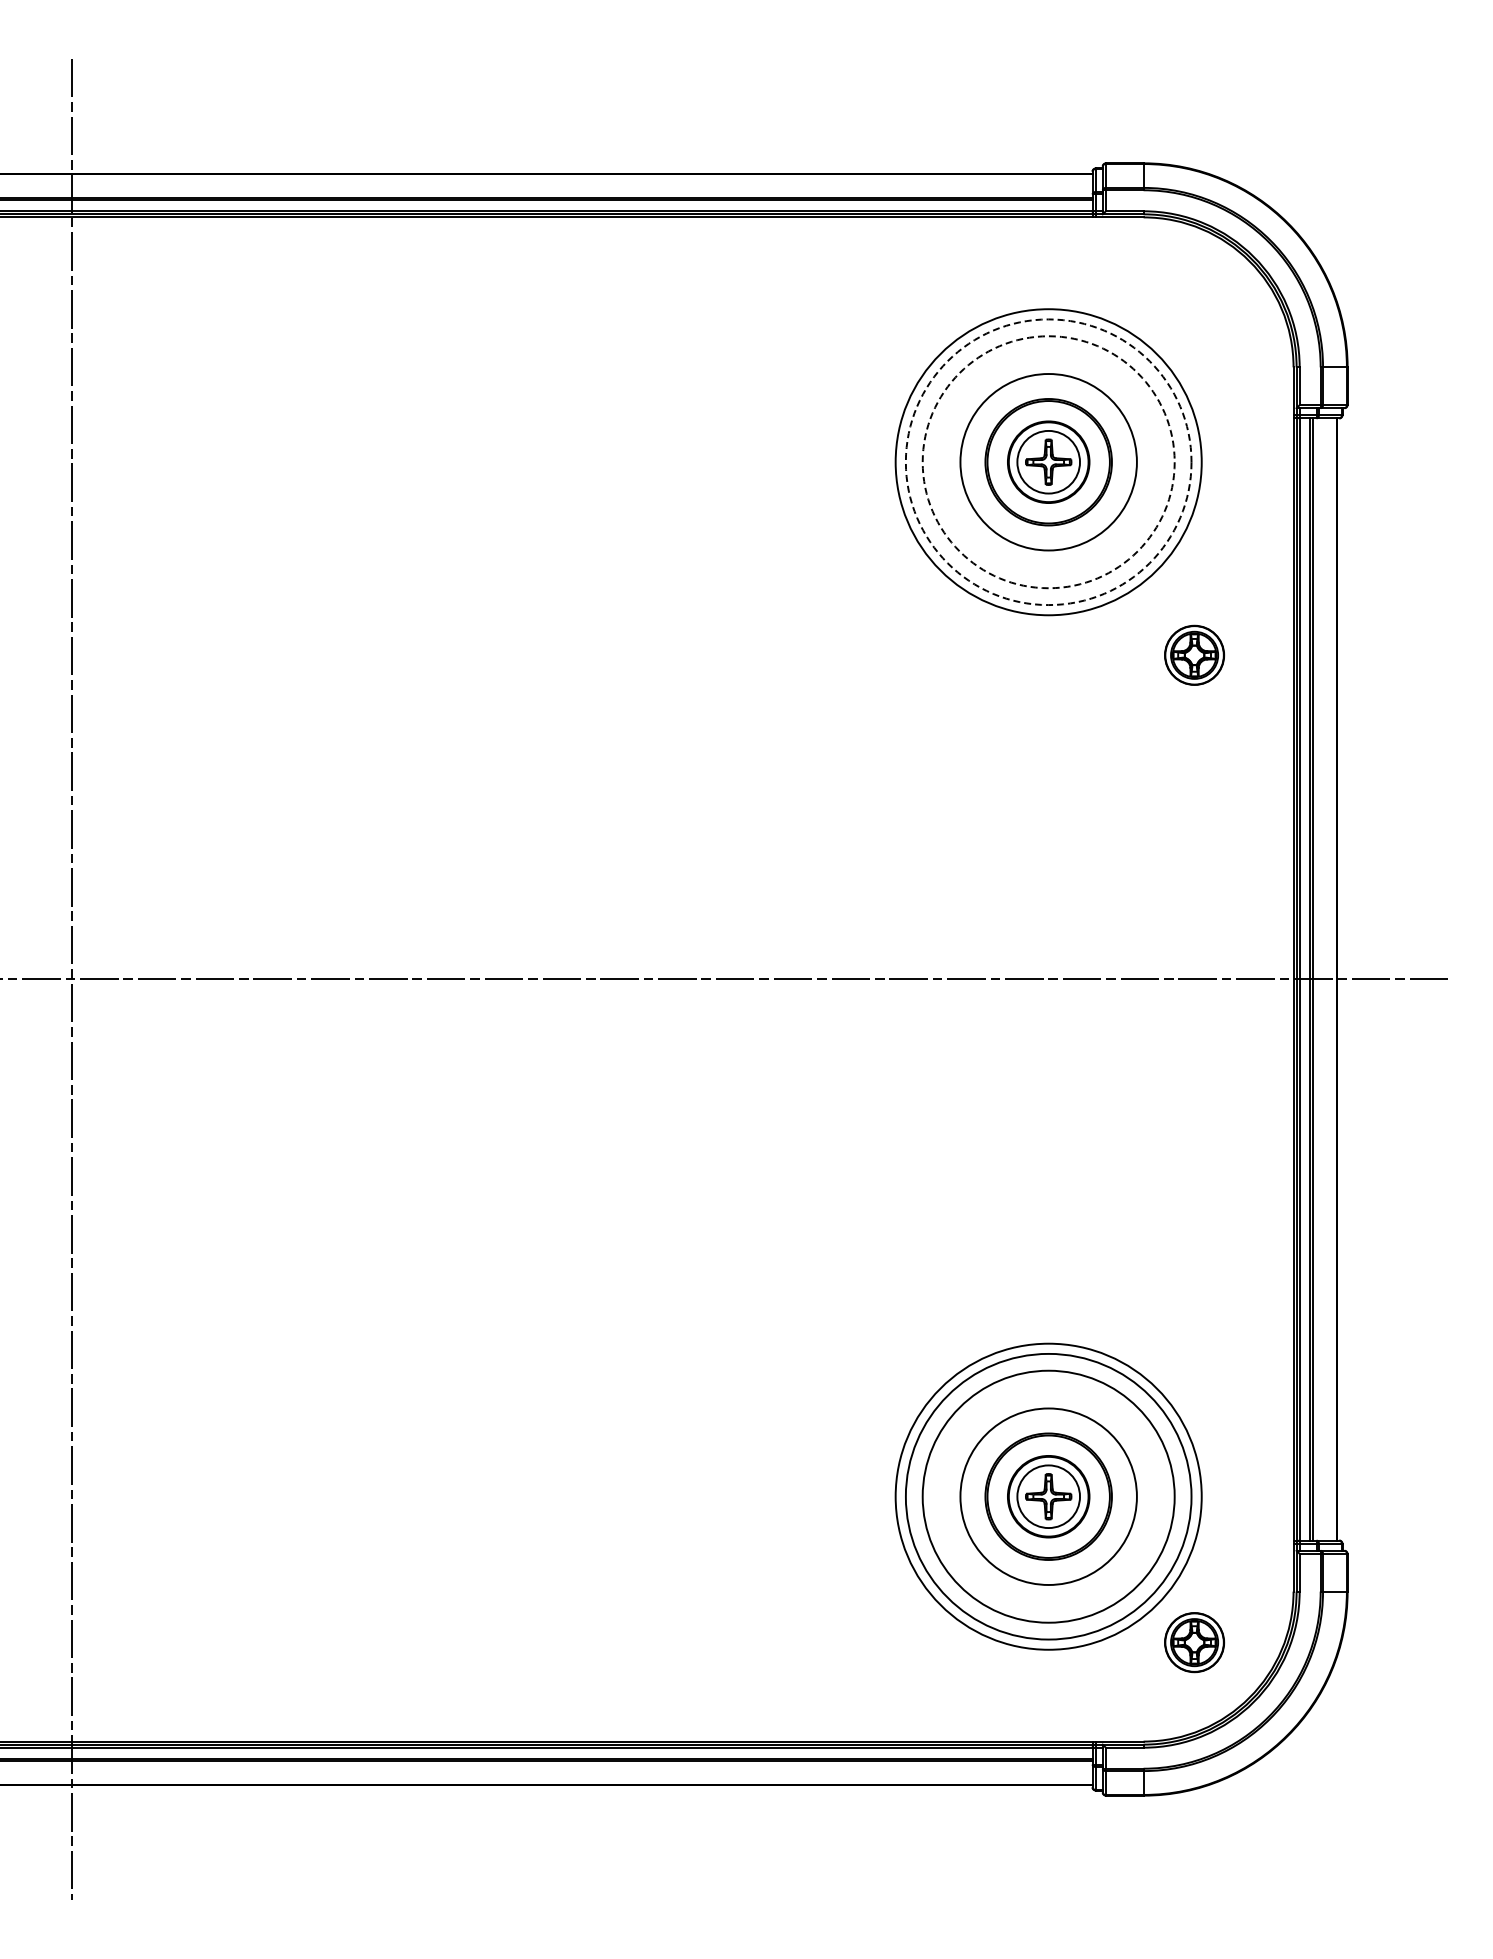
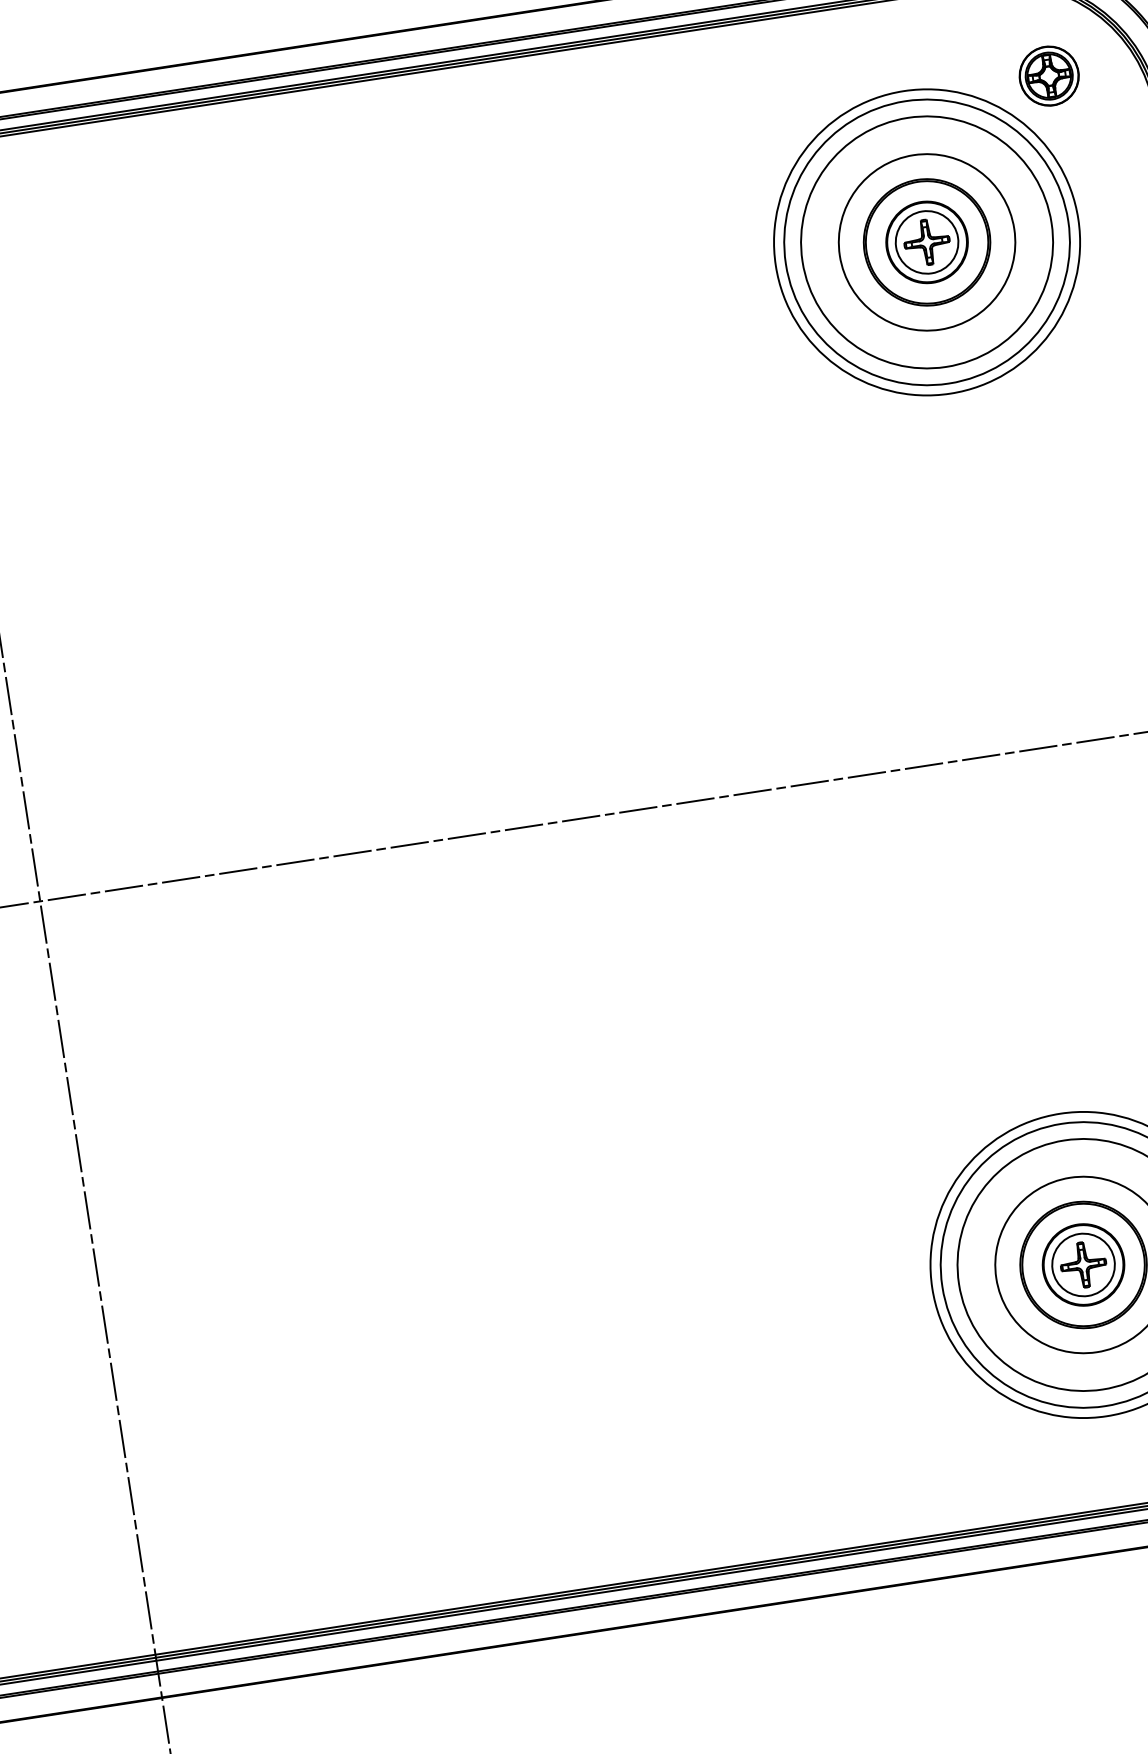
circle: (1048, 462) -> (926, 242), dashed -> solid
circle: (1048, 462) -> (926, 242), dashed -> solid
part: (1194, 654) -> (1049, 75), moved

